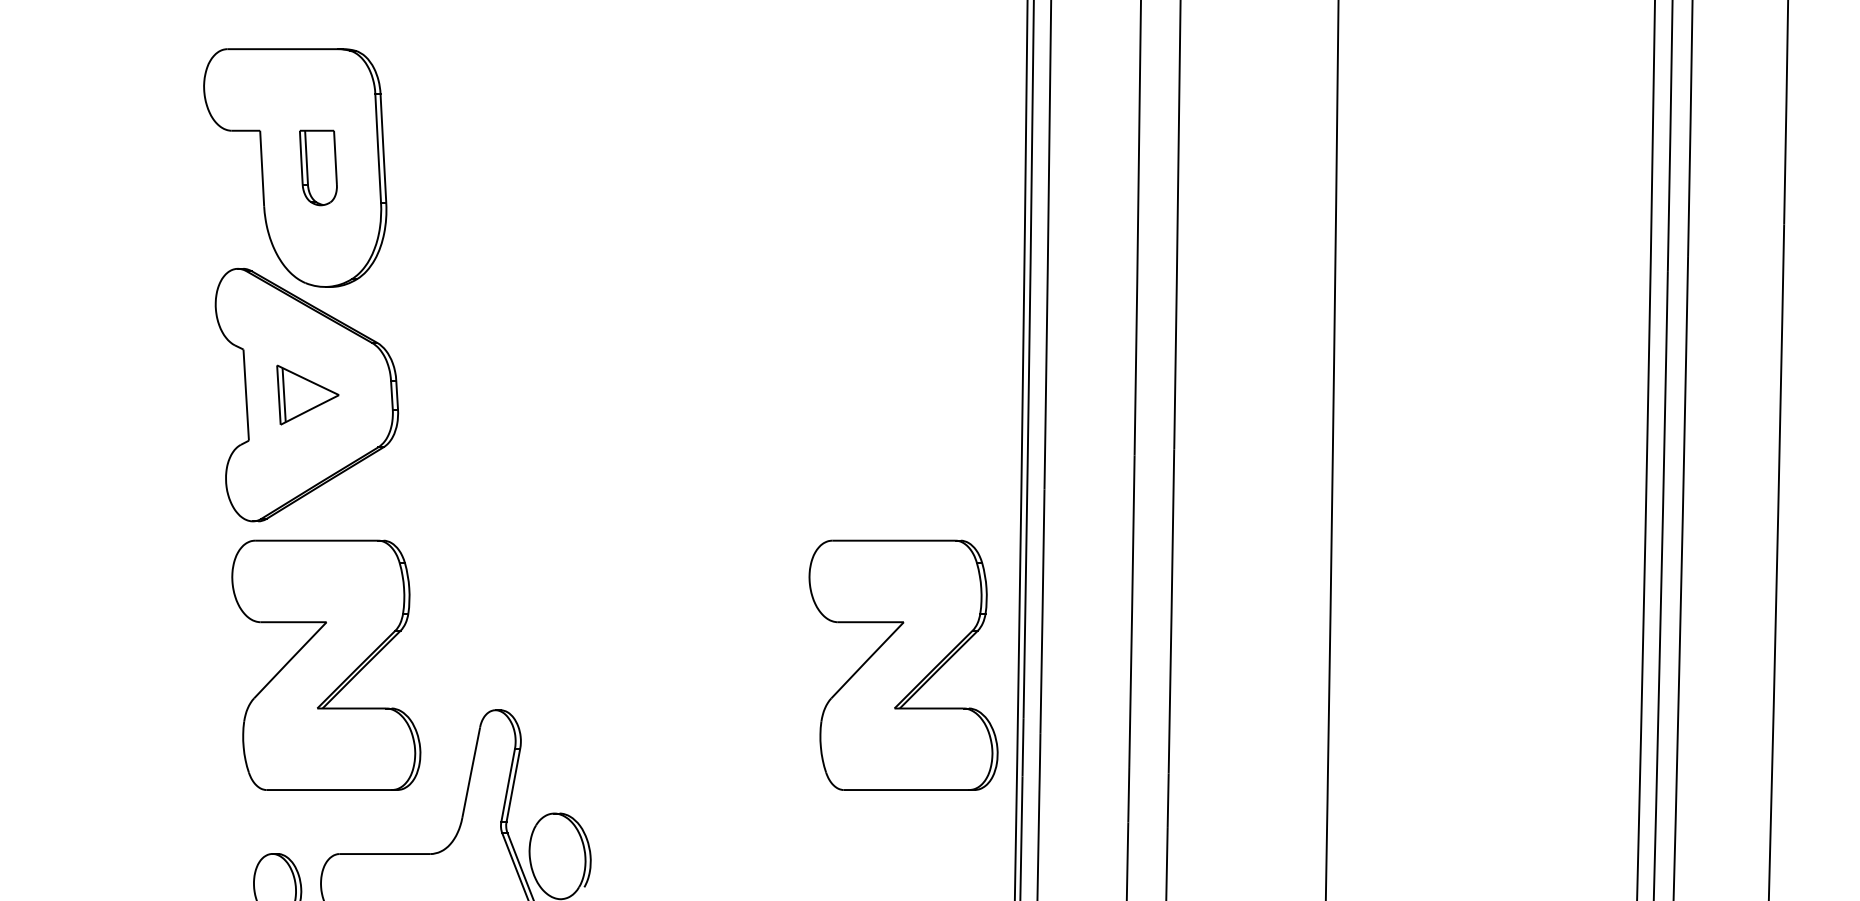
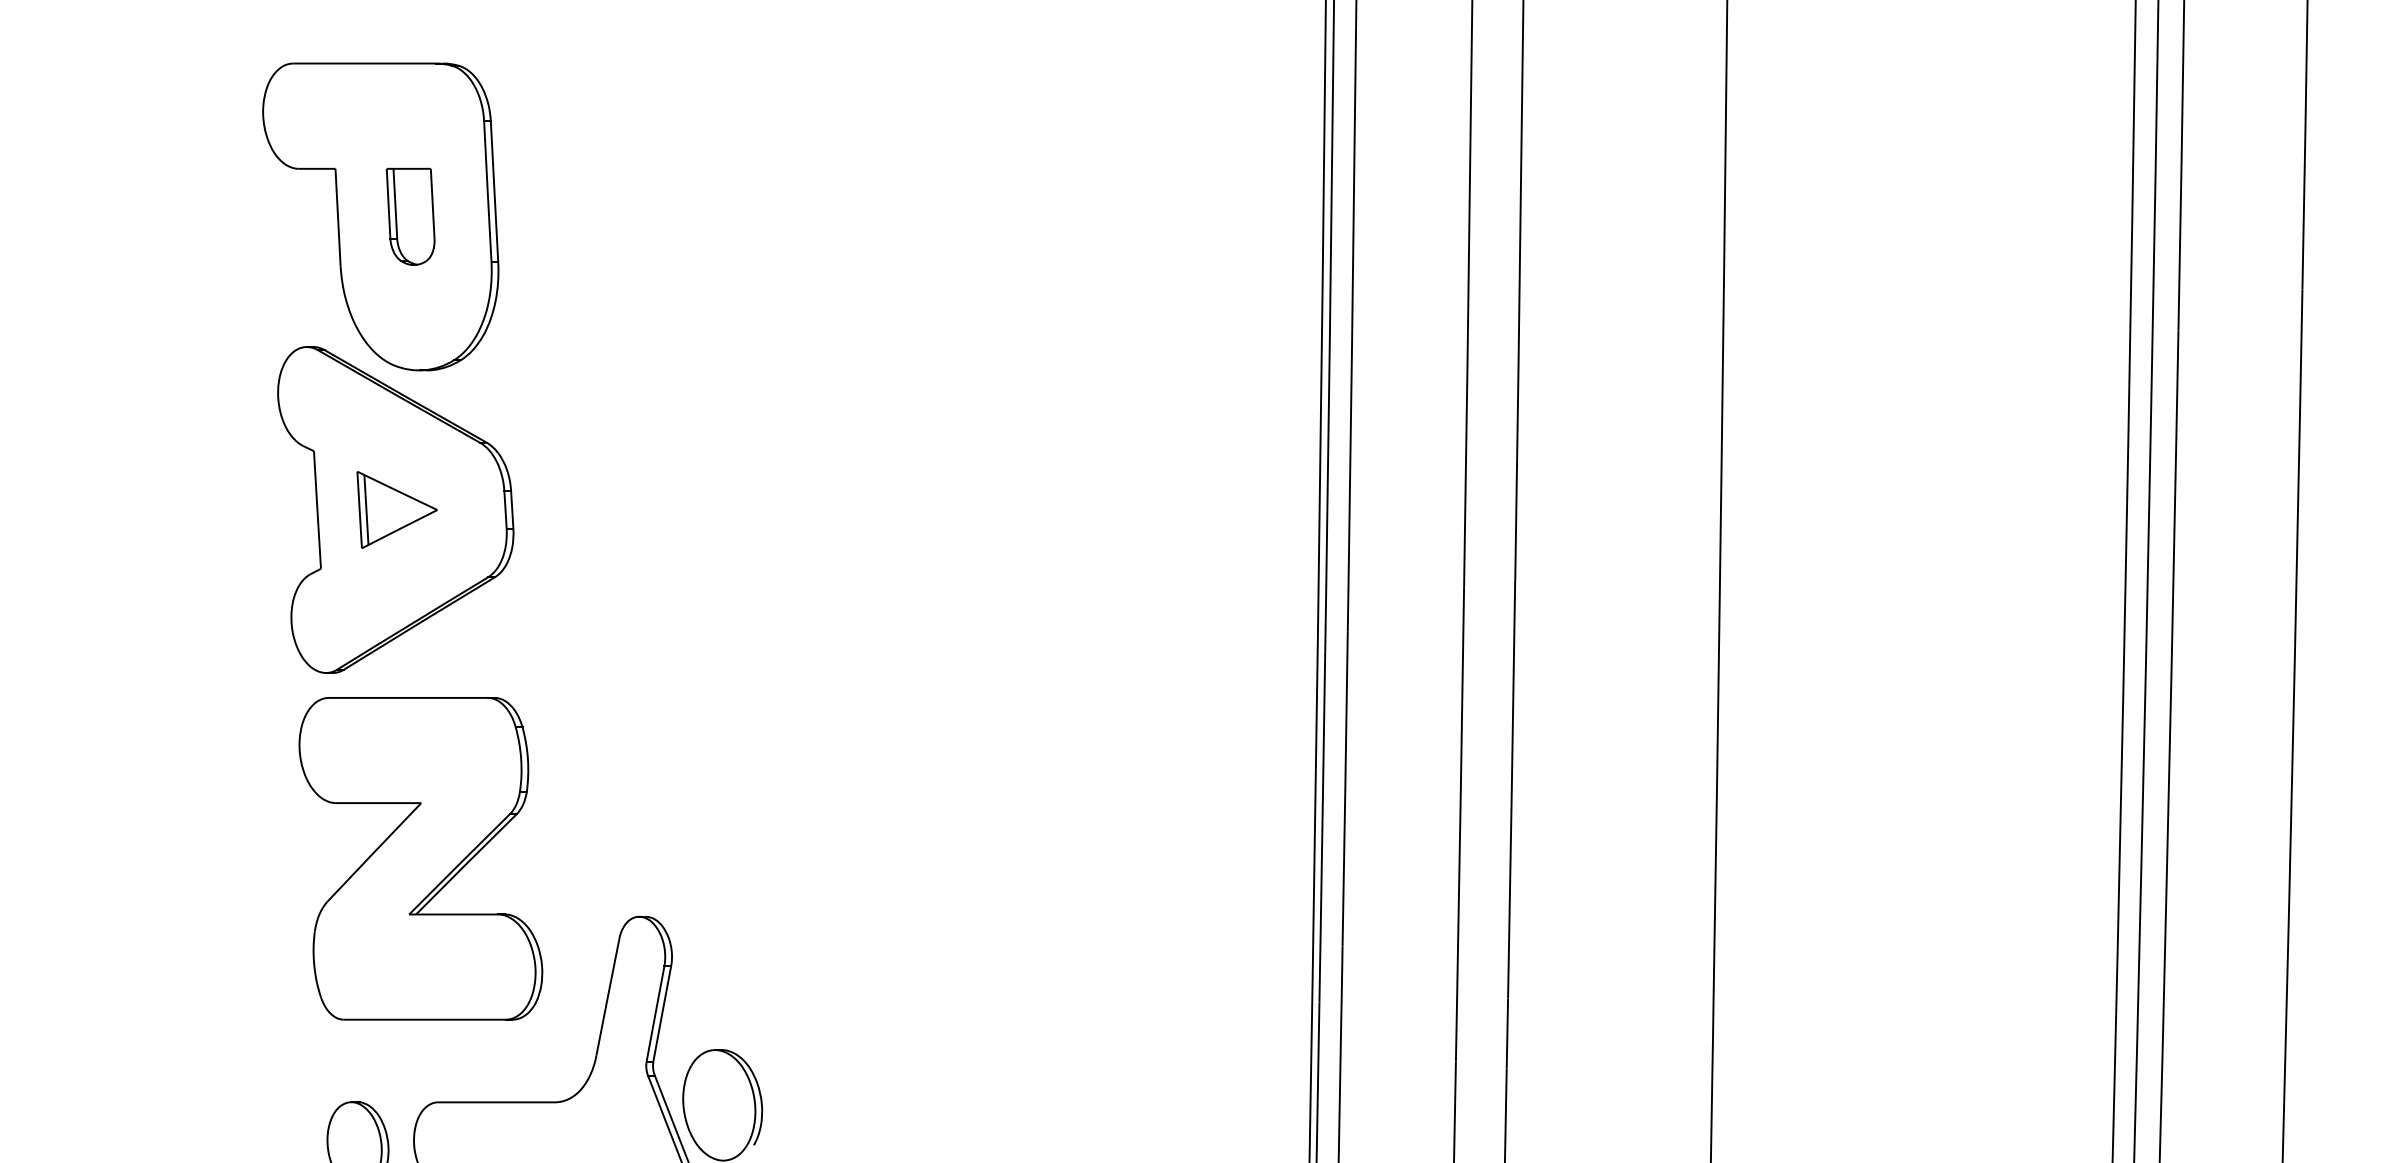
part: (903, 665) -> (1165, 858), removed

